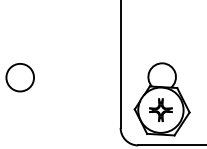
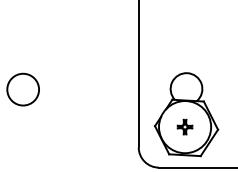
part: (160, 109) -> (184, 126), size x0.6

